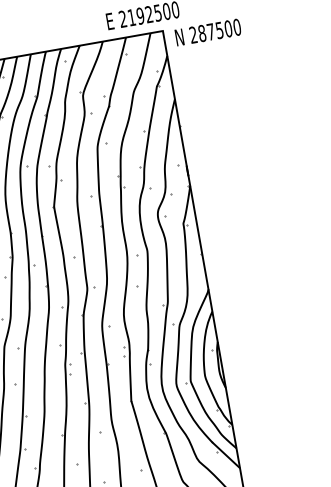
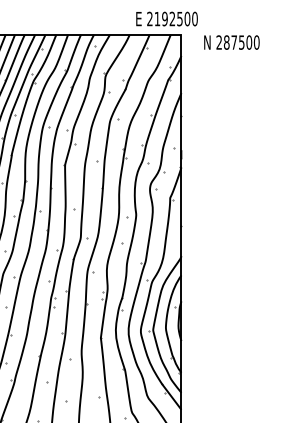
text: (207, 32) -> (231, 42), moved

